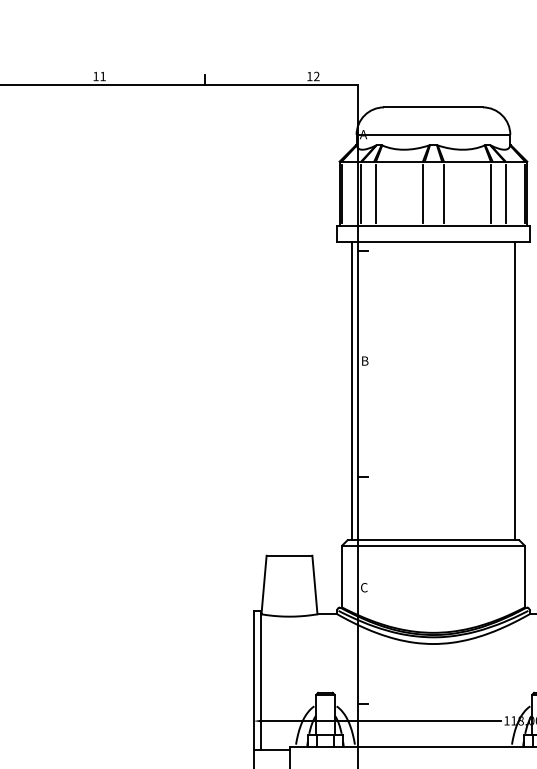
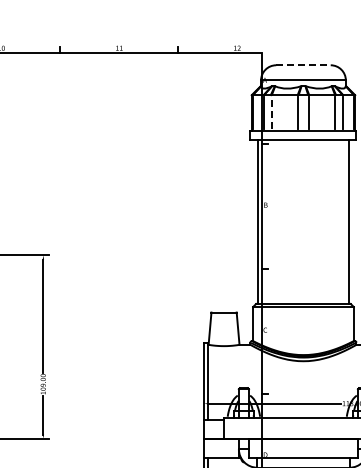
line: (433, 107) -> (303, 65), solid -> dashed
line: (375, 193) -> (271, 112), solid -> dashed

